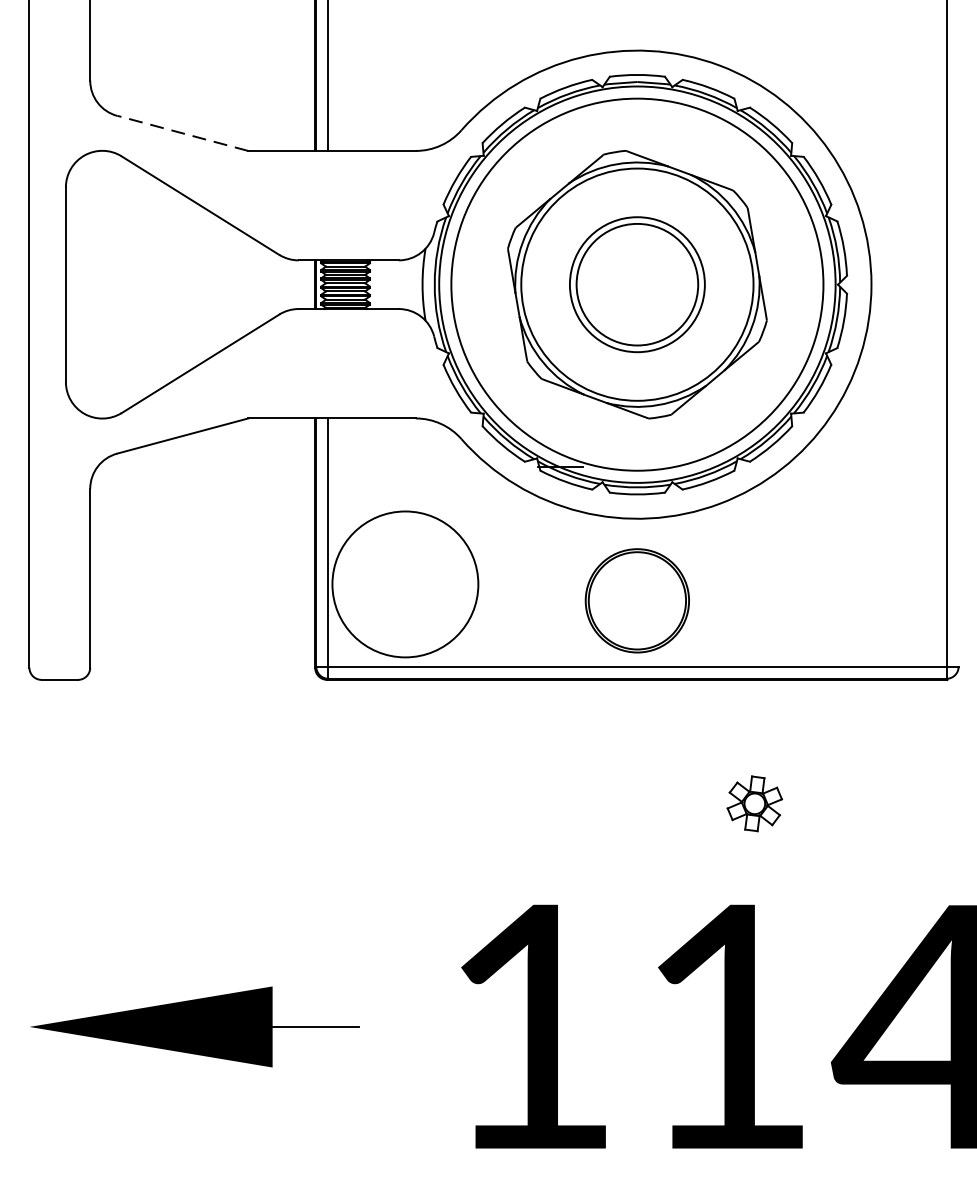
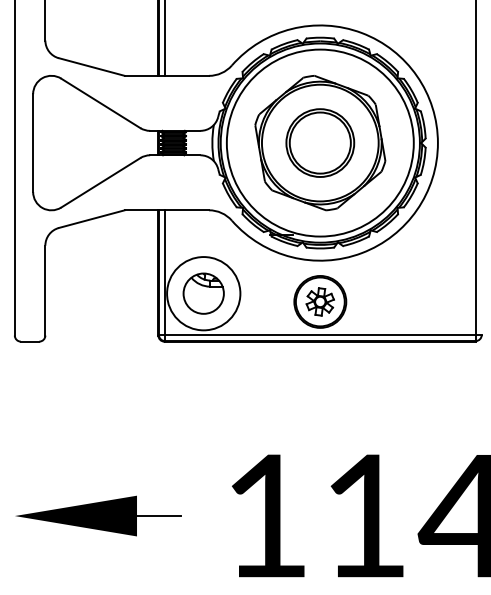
line: (182, 132) -> (91, 66), dashed -> solid
part: (404, 584) -> (203, 293), added
part: (753, 802) -> (319, 301), moved

